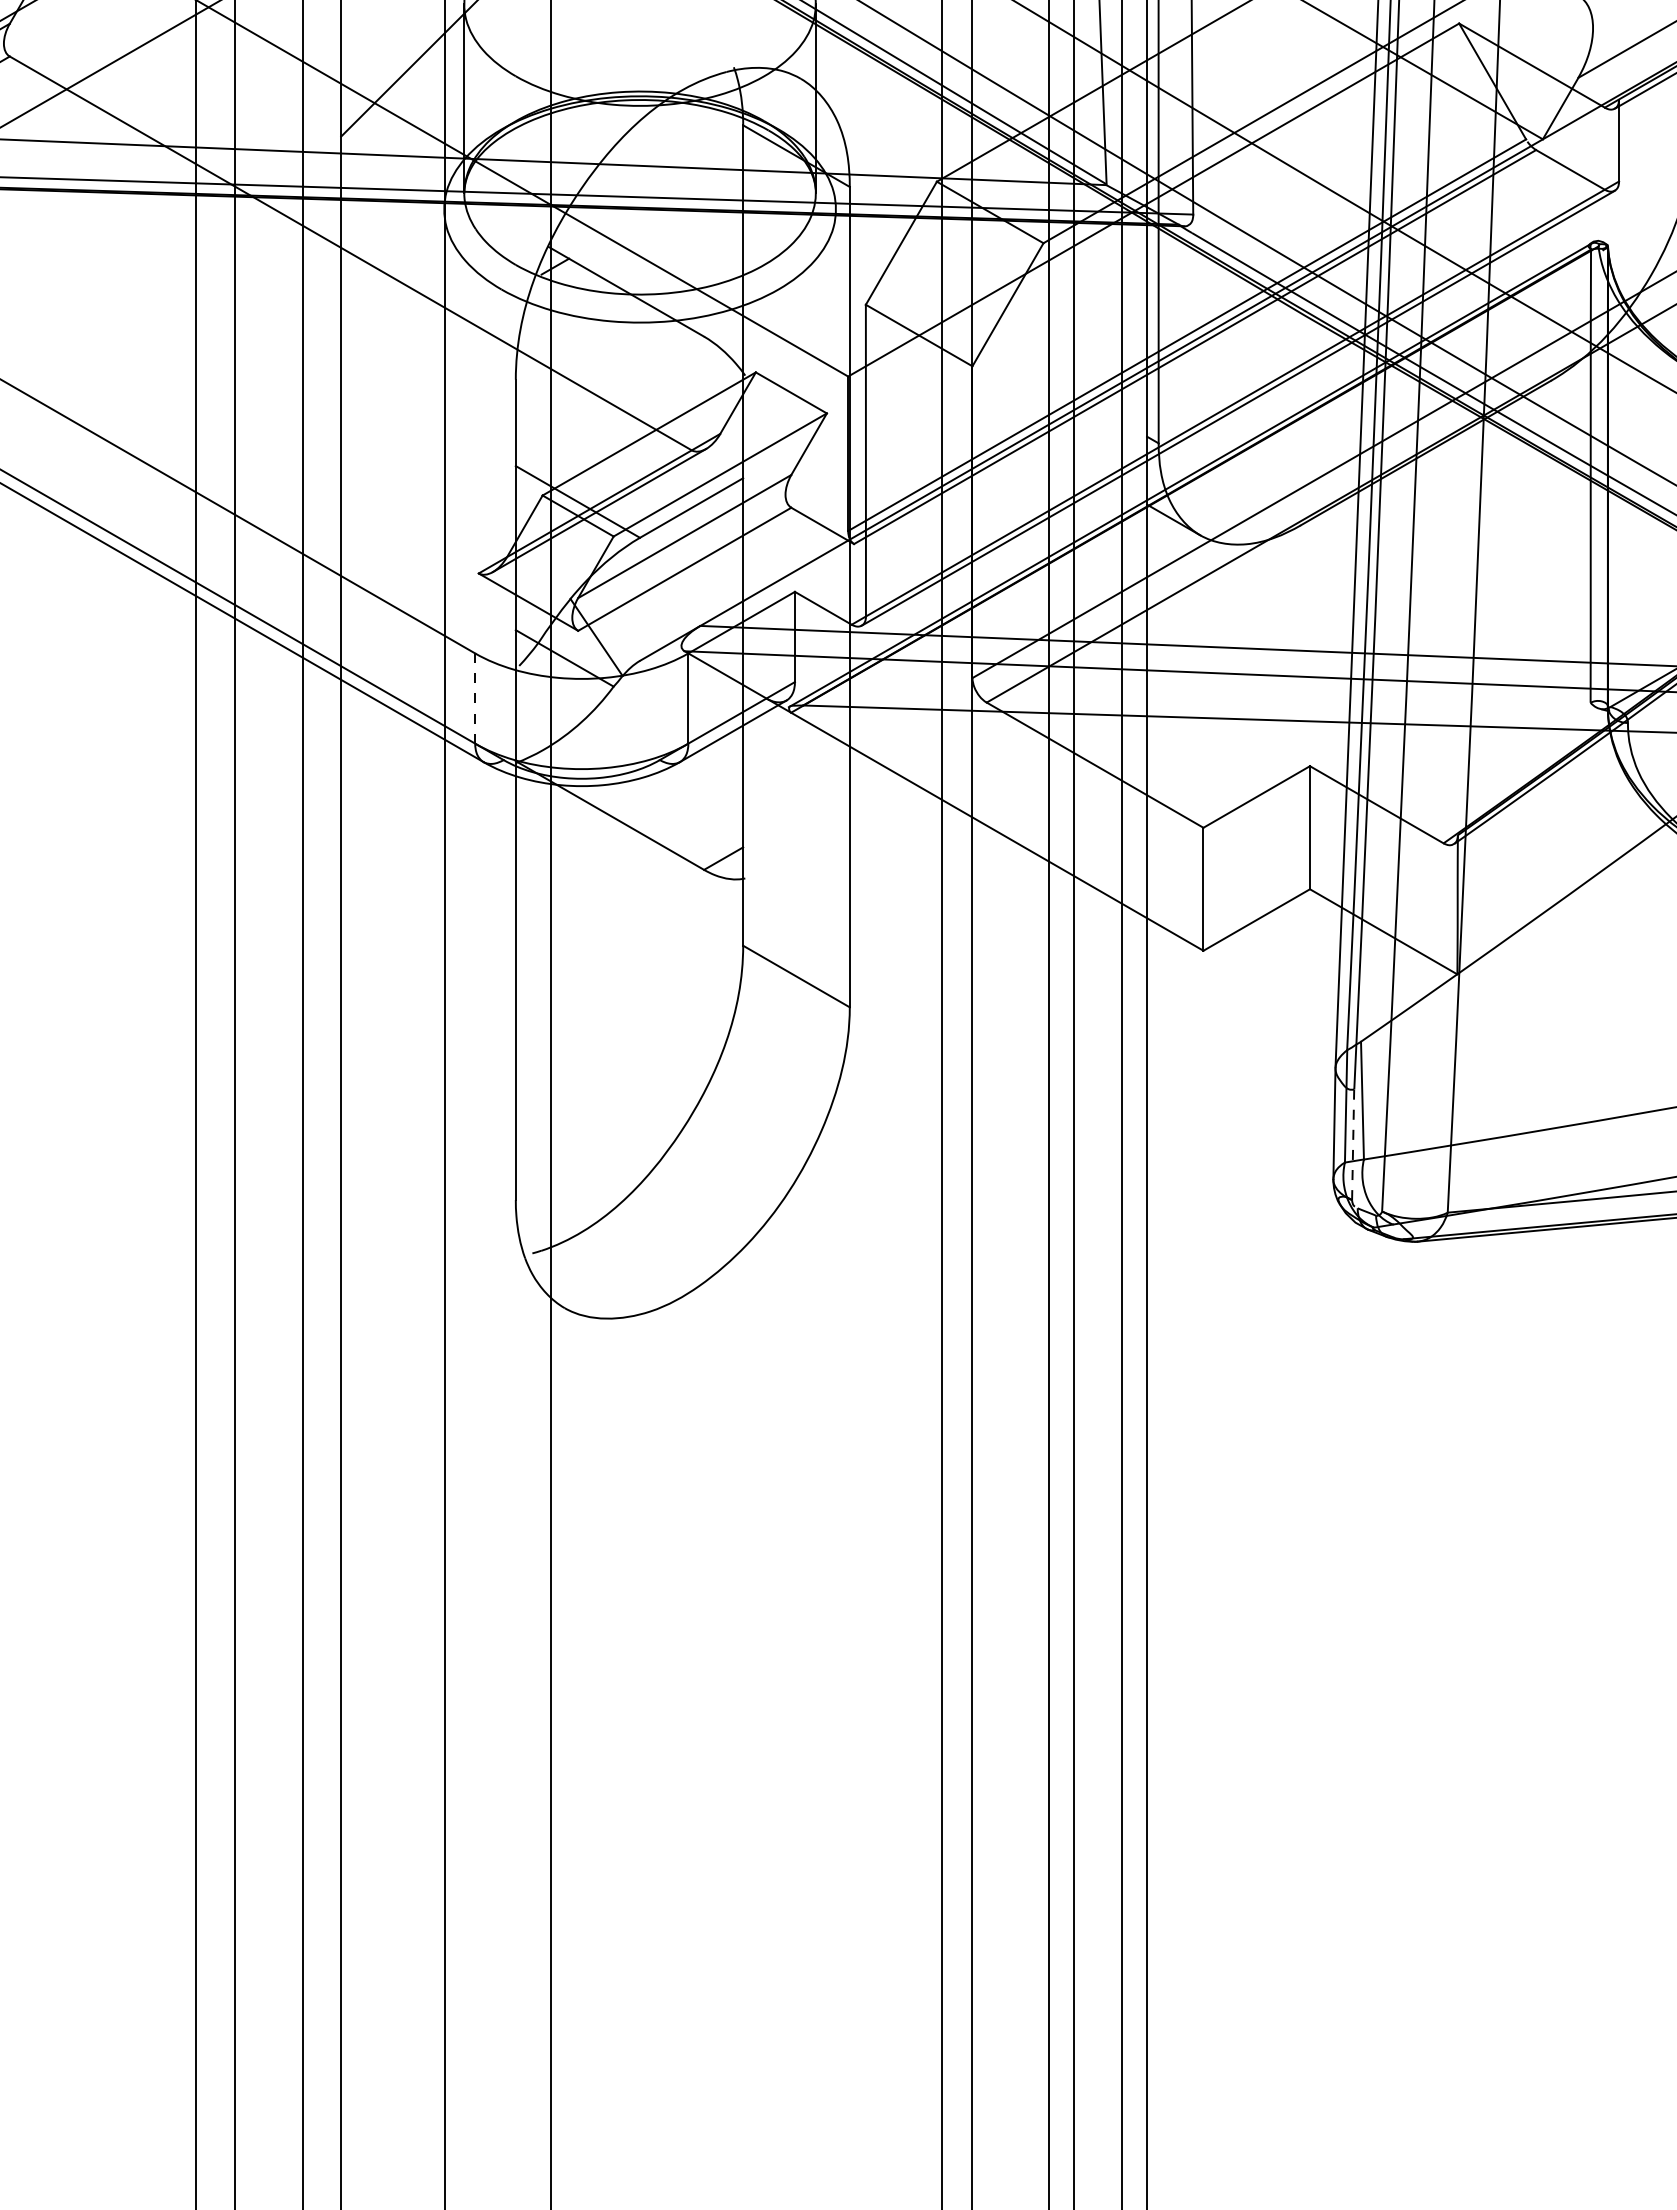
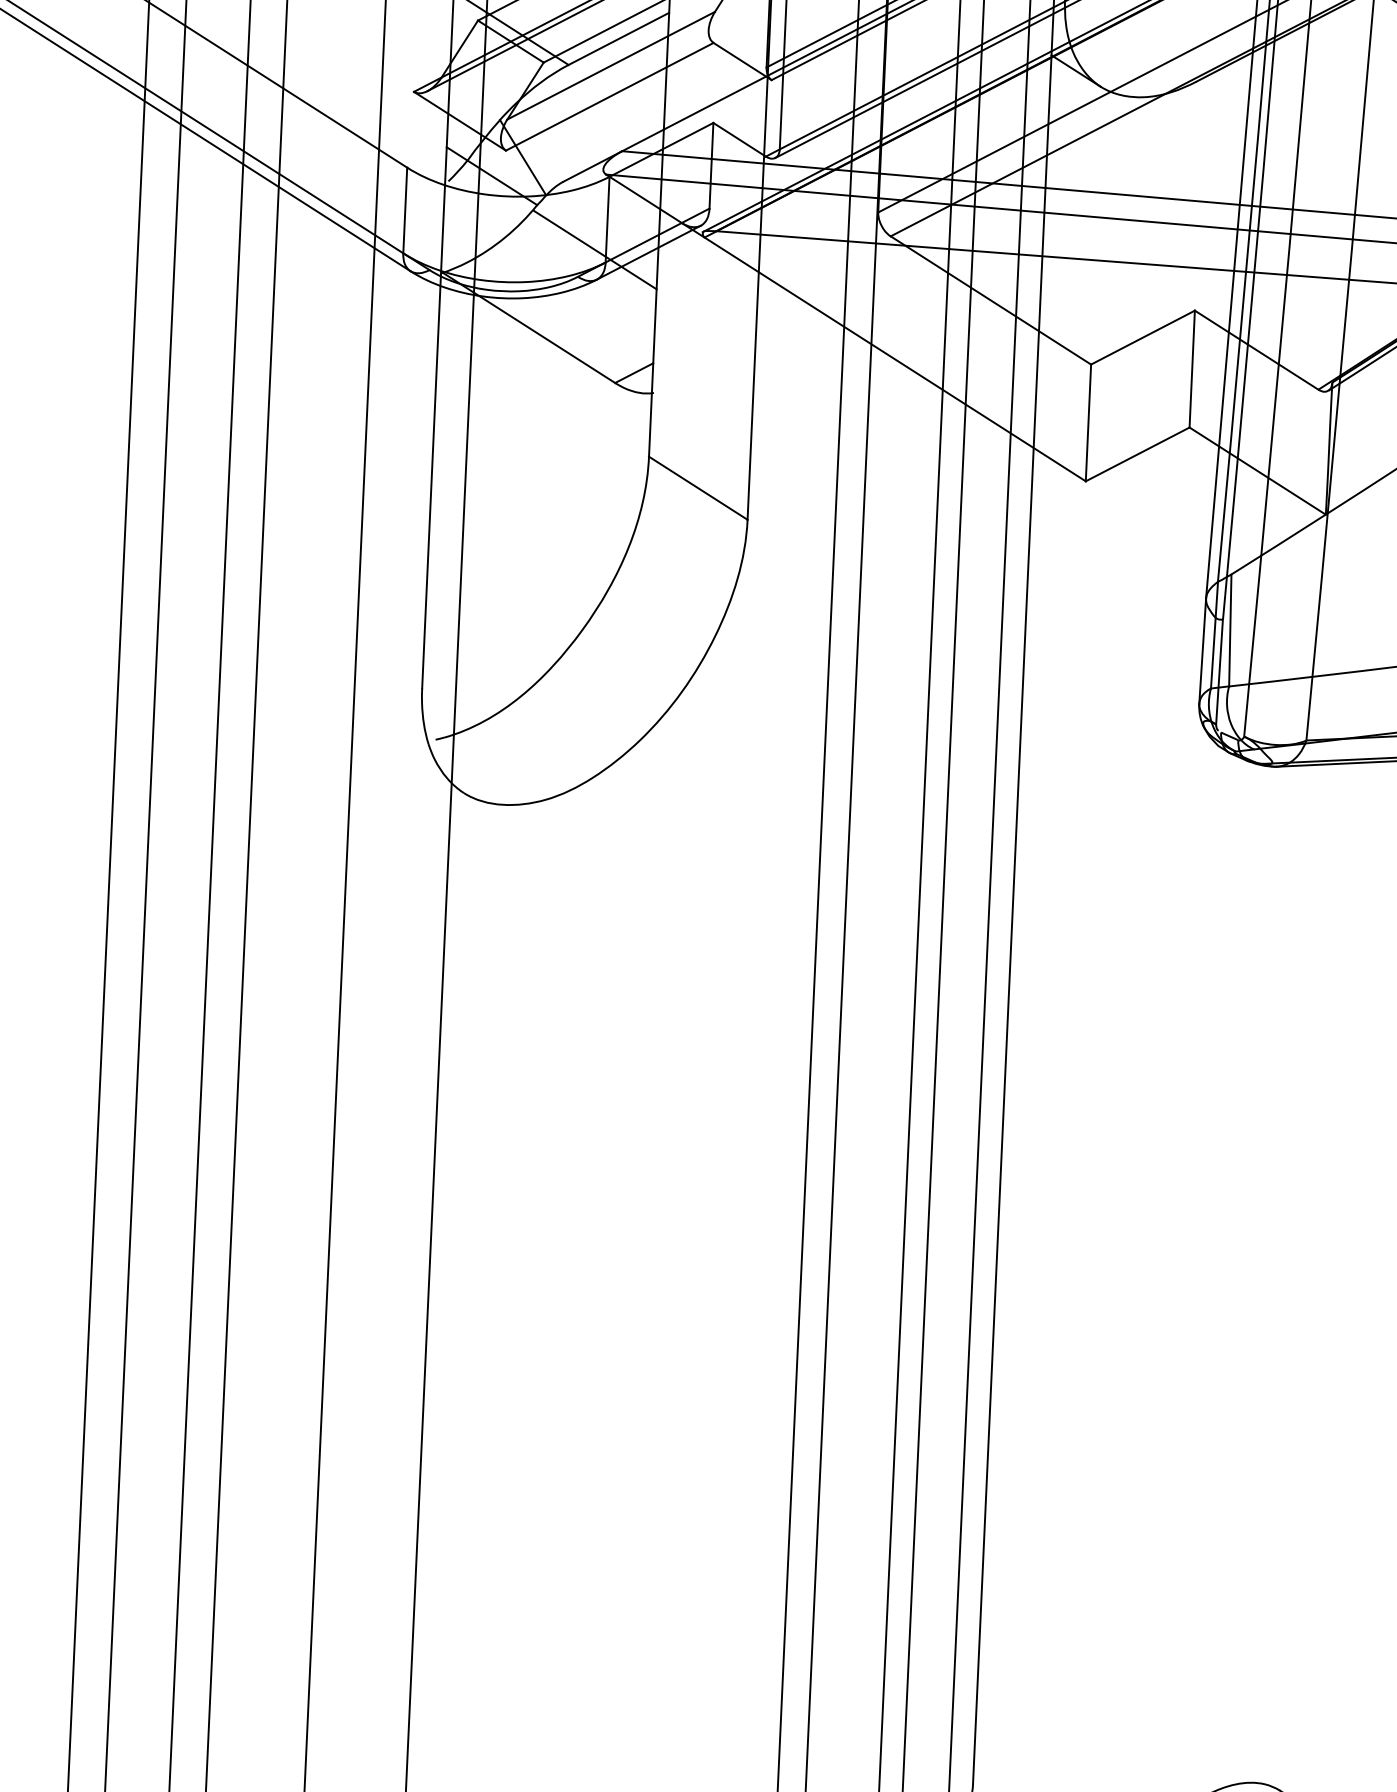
line: (475, 698) -> (405, 210), dashed -> solid
line: (676, 730) -> (594, 249), added
line: (1353, 1144) -> (1219, 671), dashed -> solid

